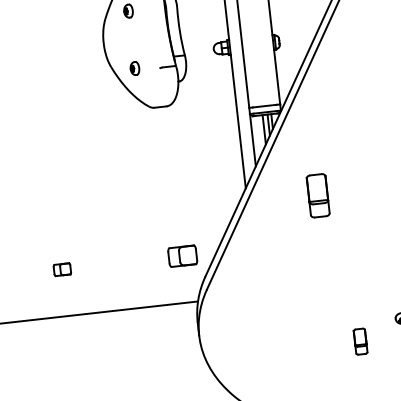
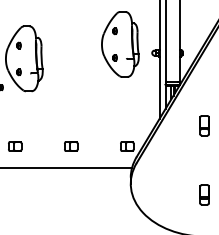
part: (317, 195) -> (204, 125), moved
part: (62, 269) -> (71, 146), size x1.67
part: (360, 340) -> (204, 194), size x1.67

